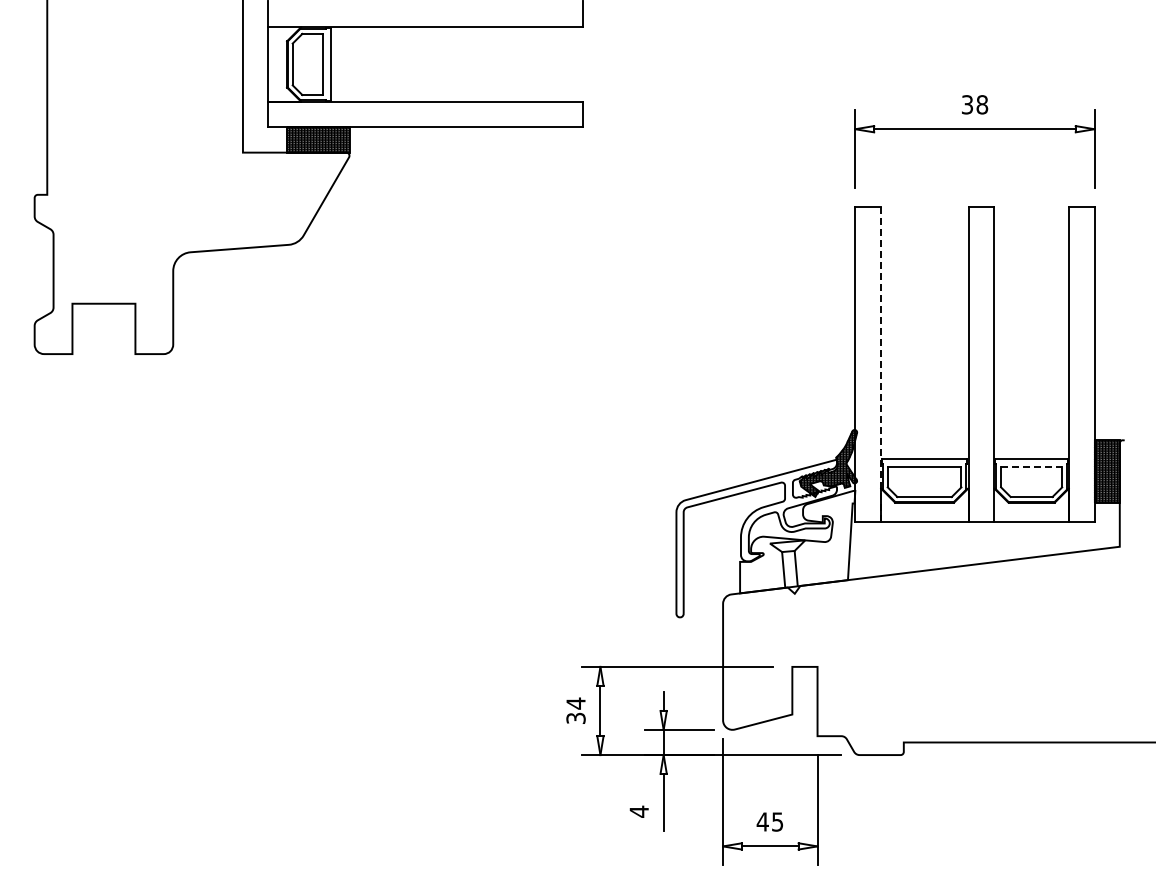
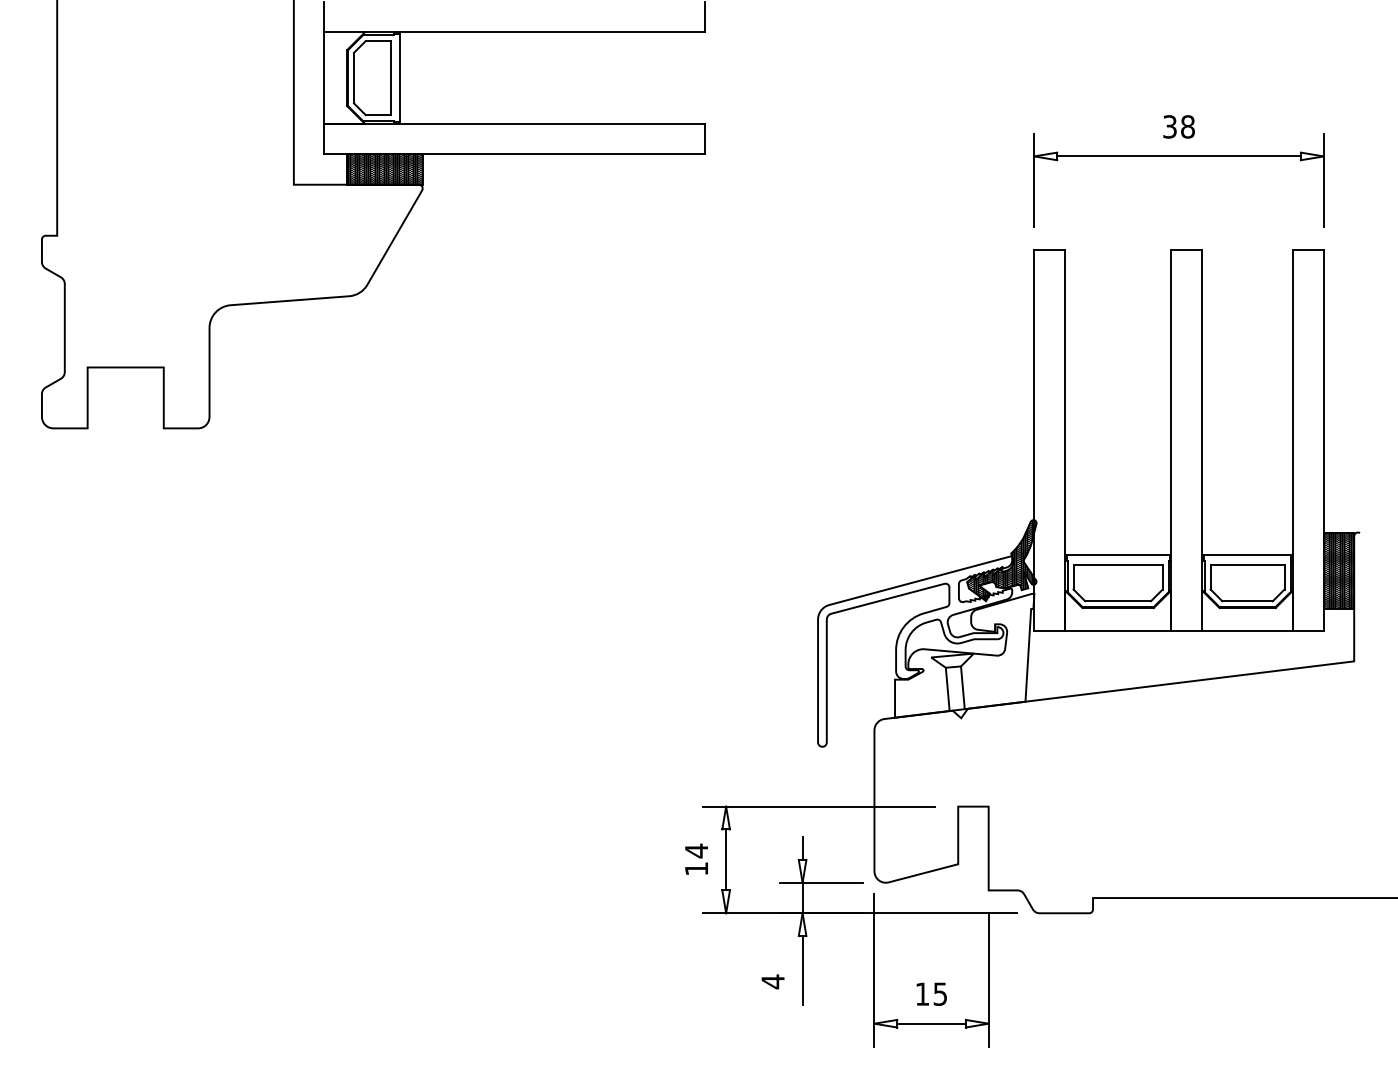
line: (880, 363) -> (1064, 439), dashed -> solid
line: (1031, 466) -> (1247, 564), dashed -> solid
text: (575, 717) -> (695, 867), 34 -> 14
text: (762, 821) -> (922, 993), 45 -> 15

